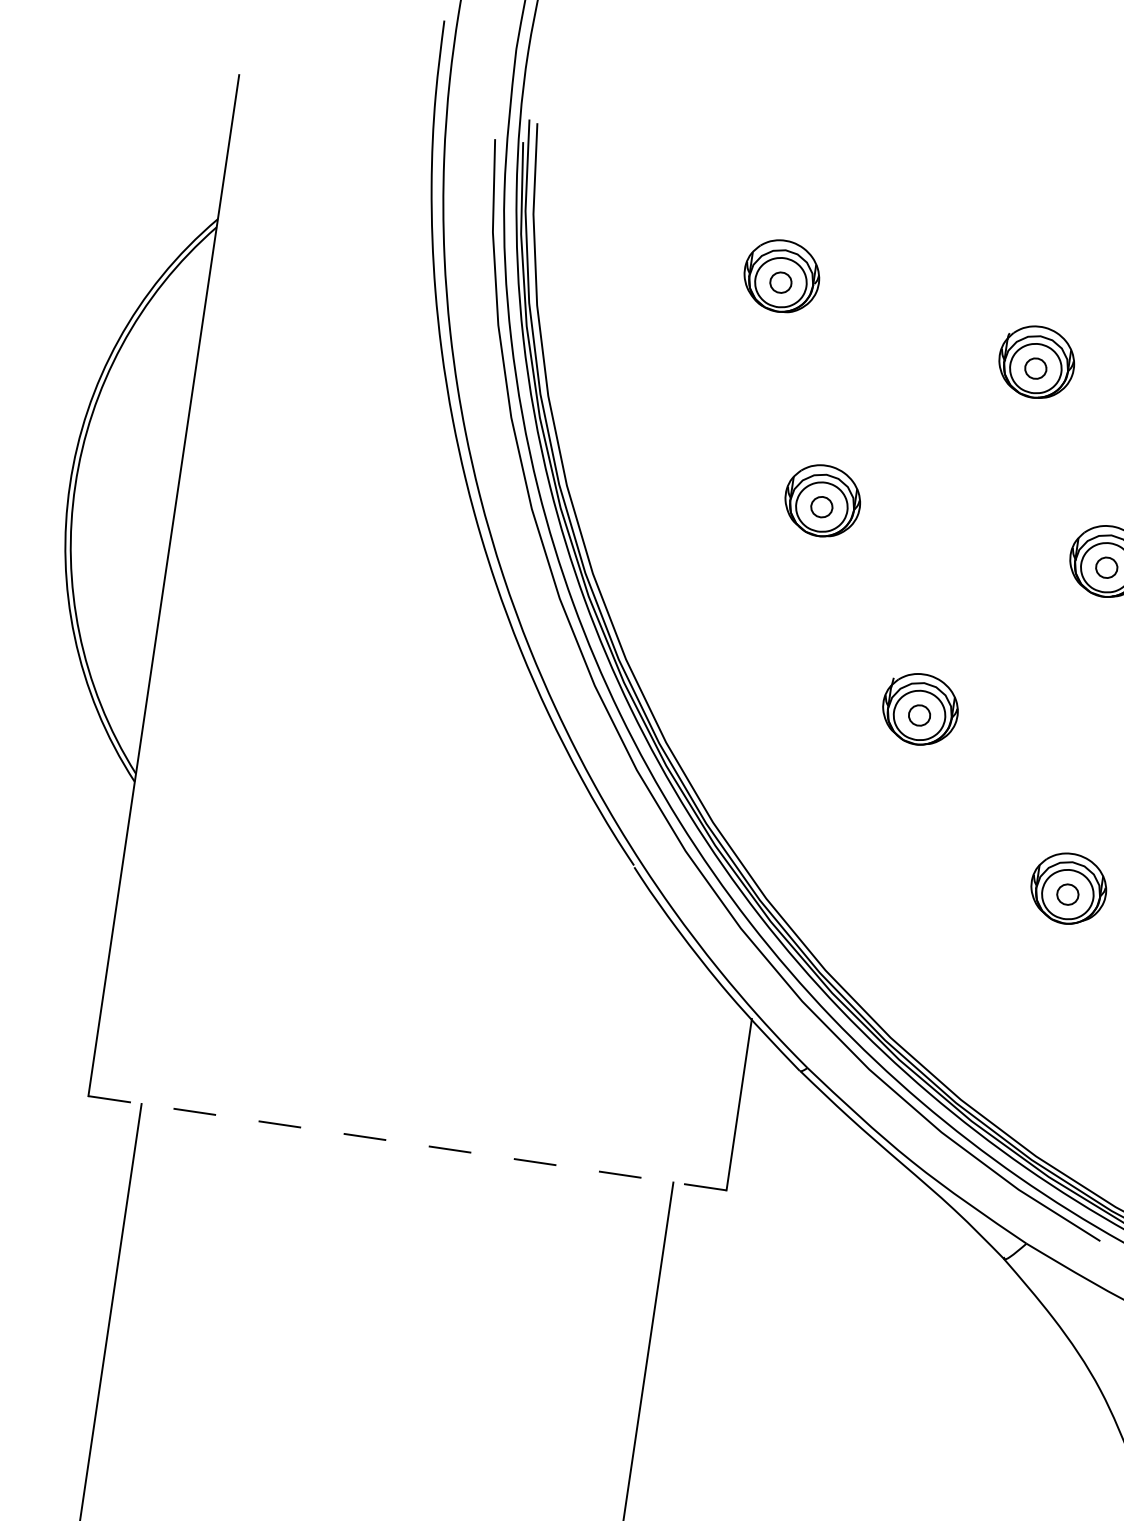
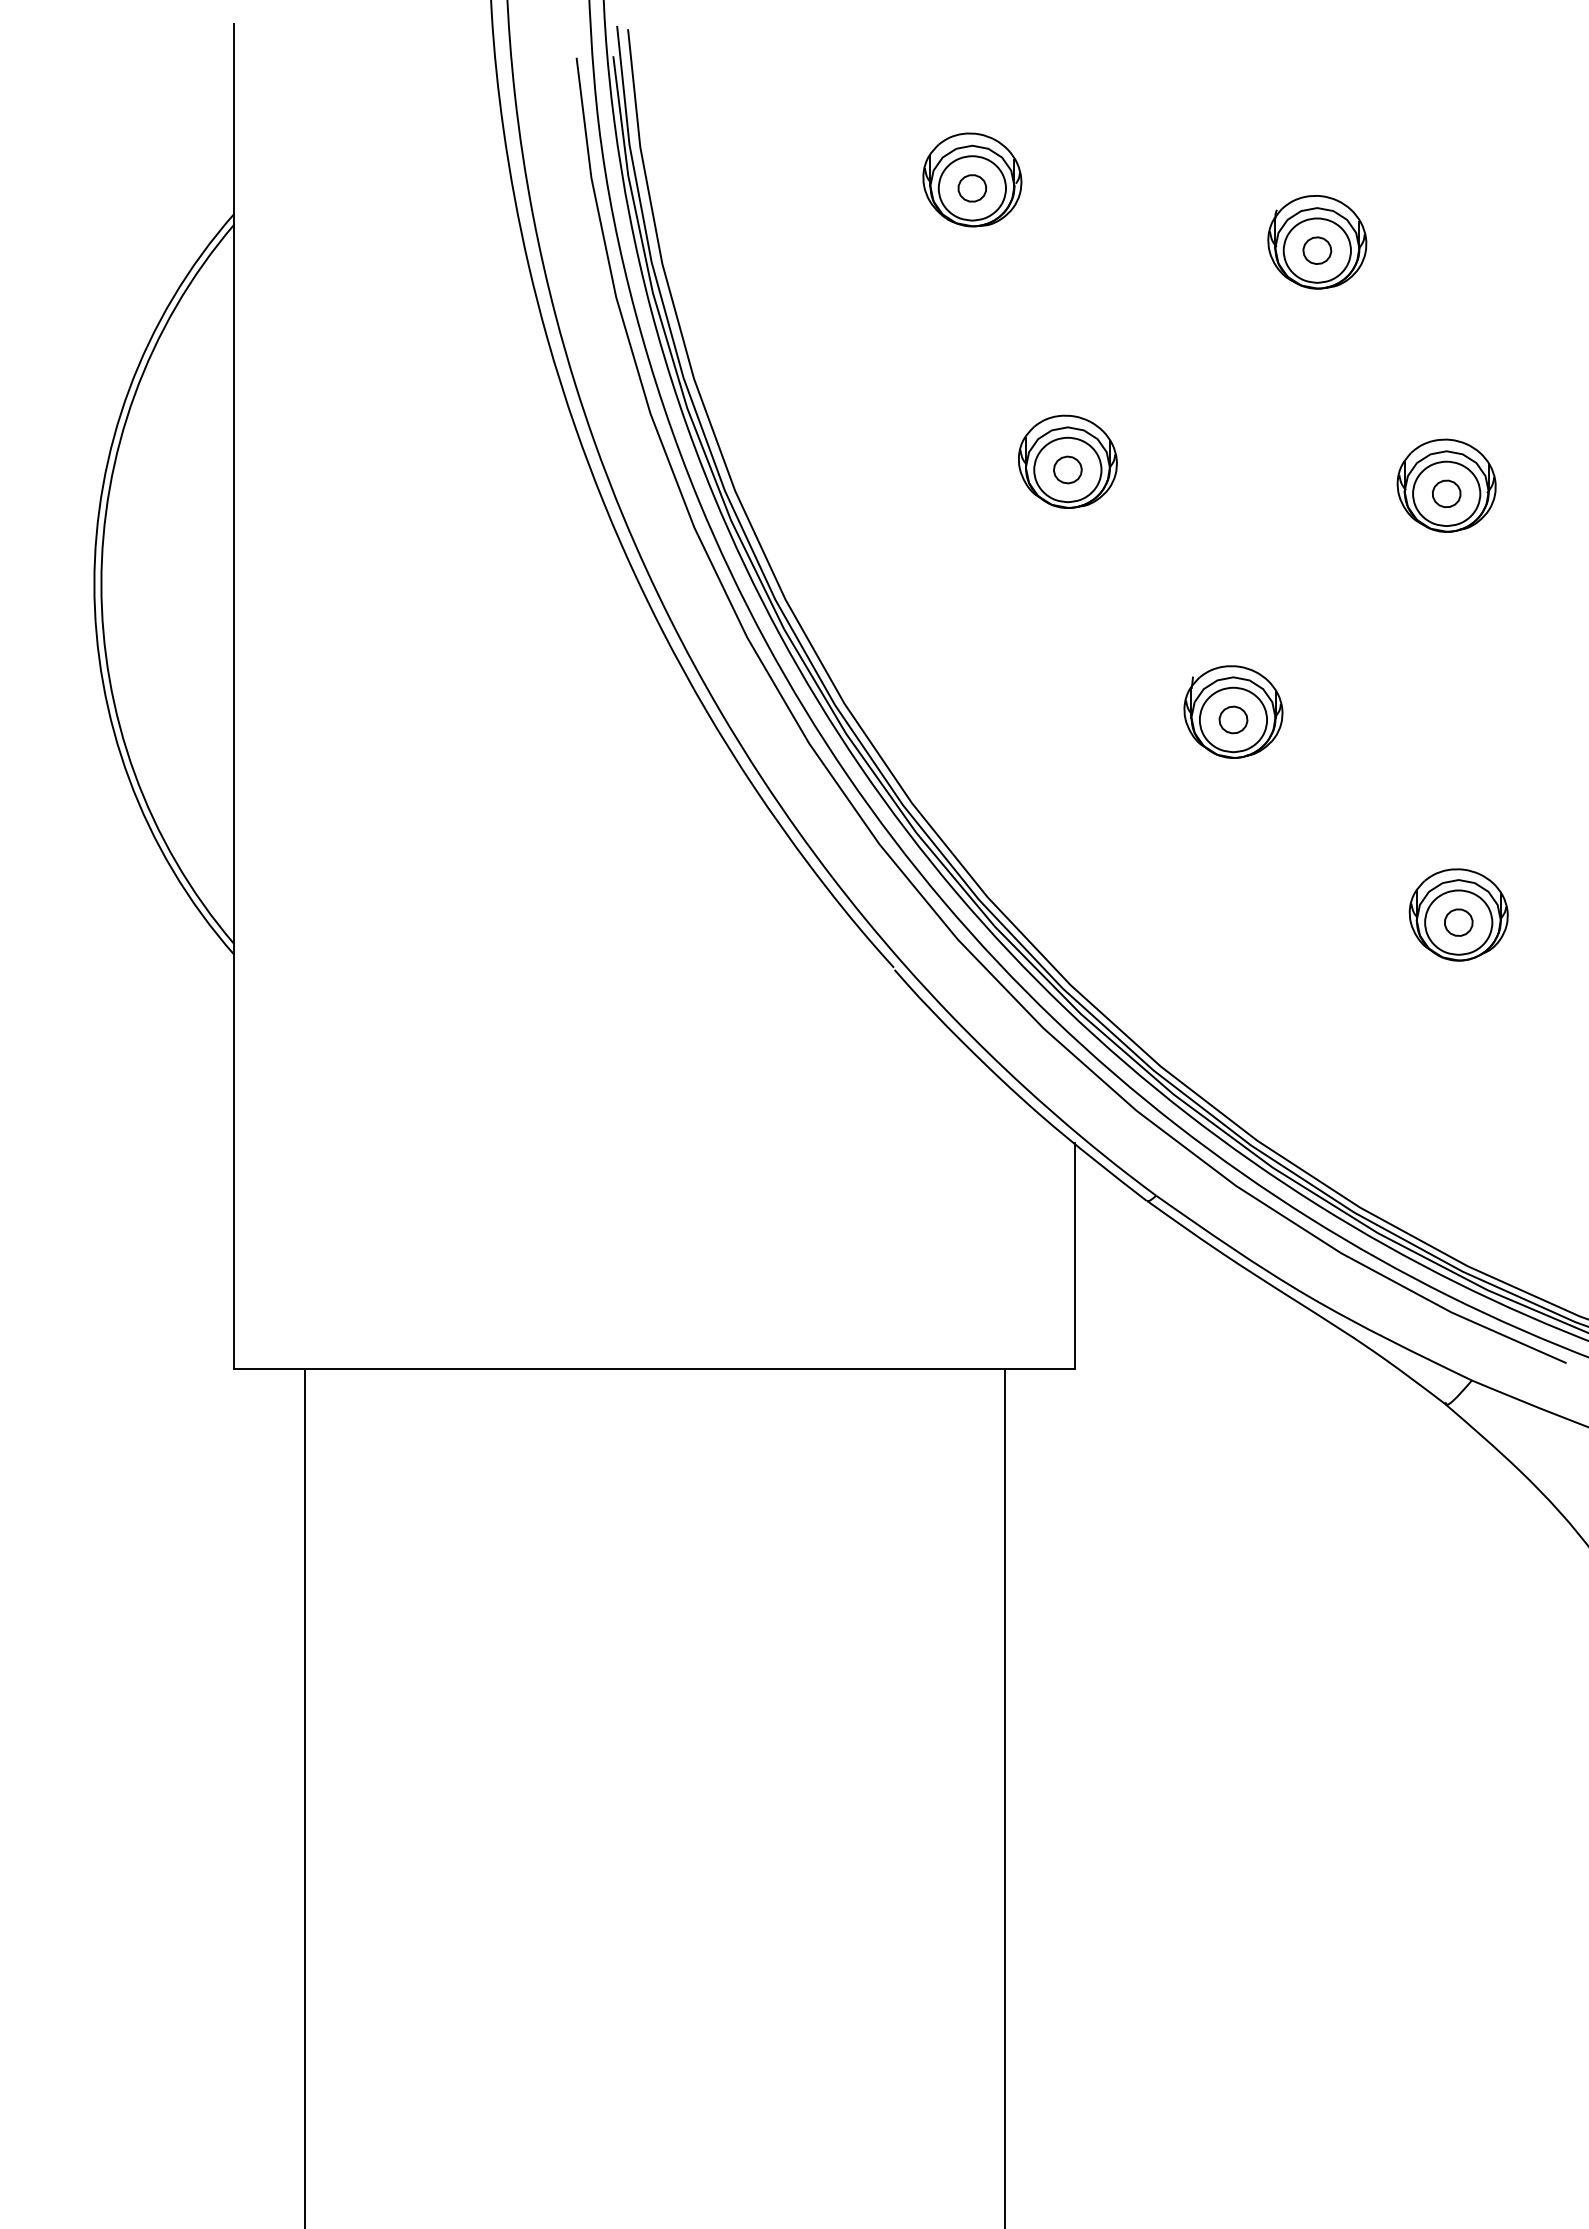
line: (407, 1142) -> (654, 1368), dashed -> solid

